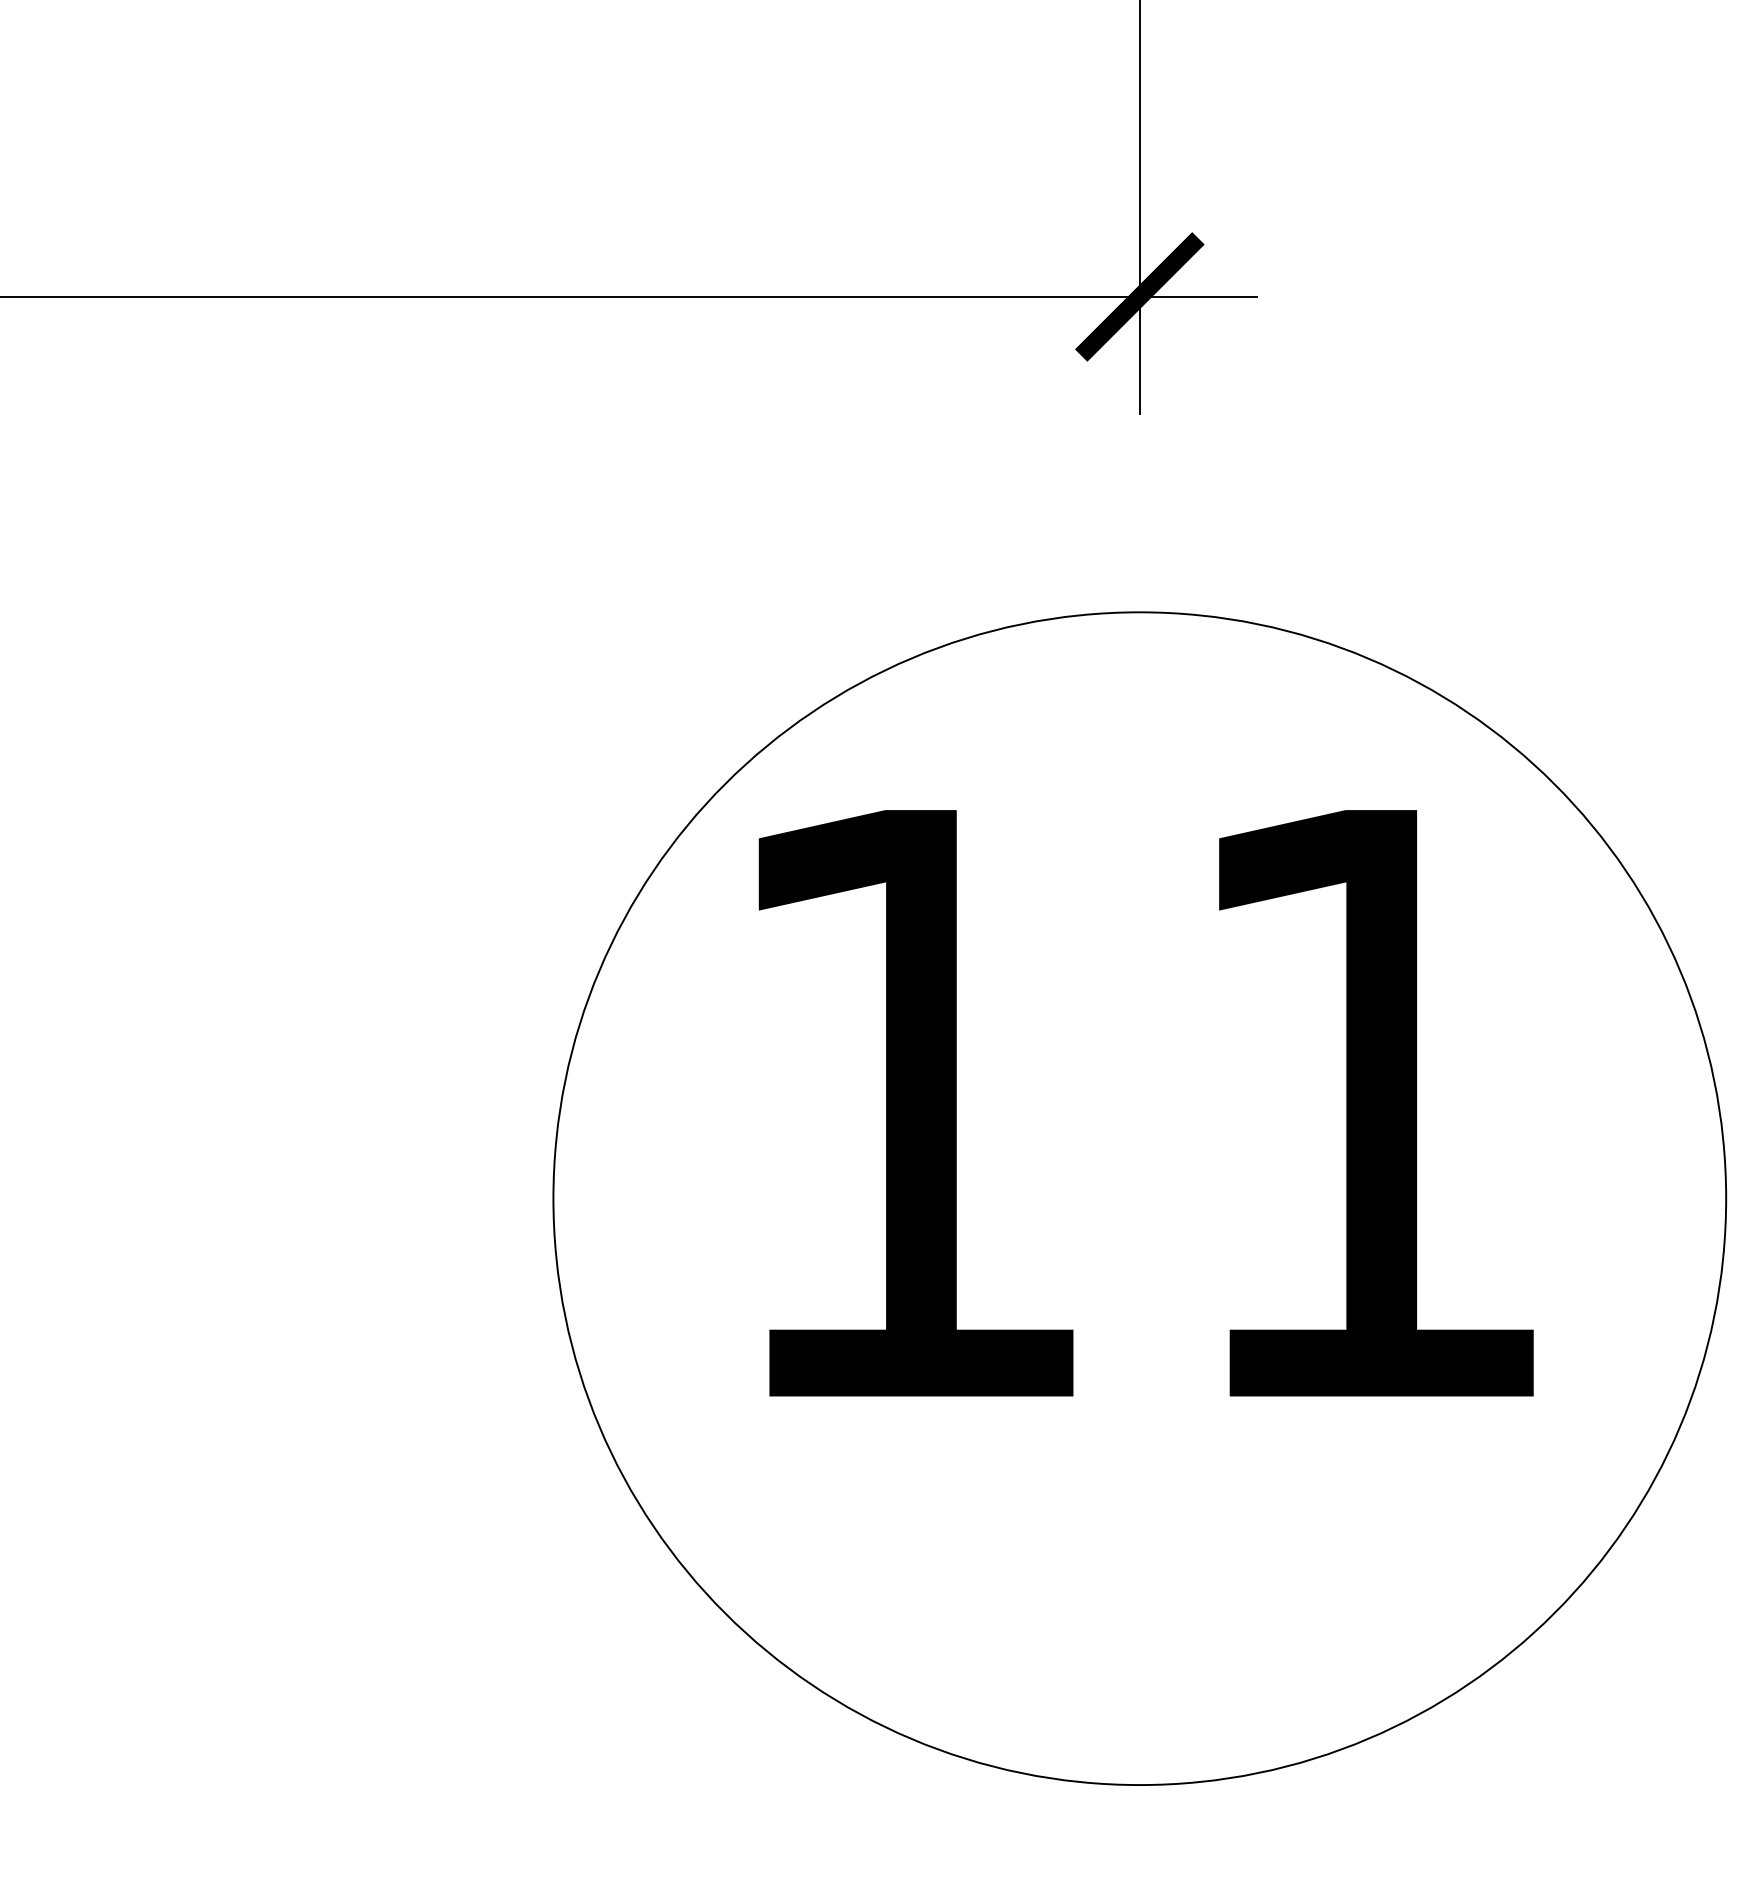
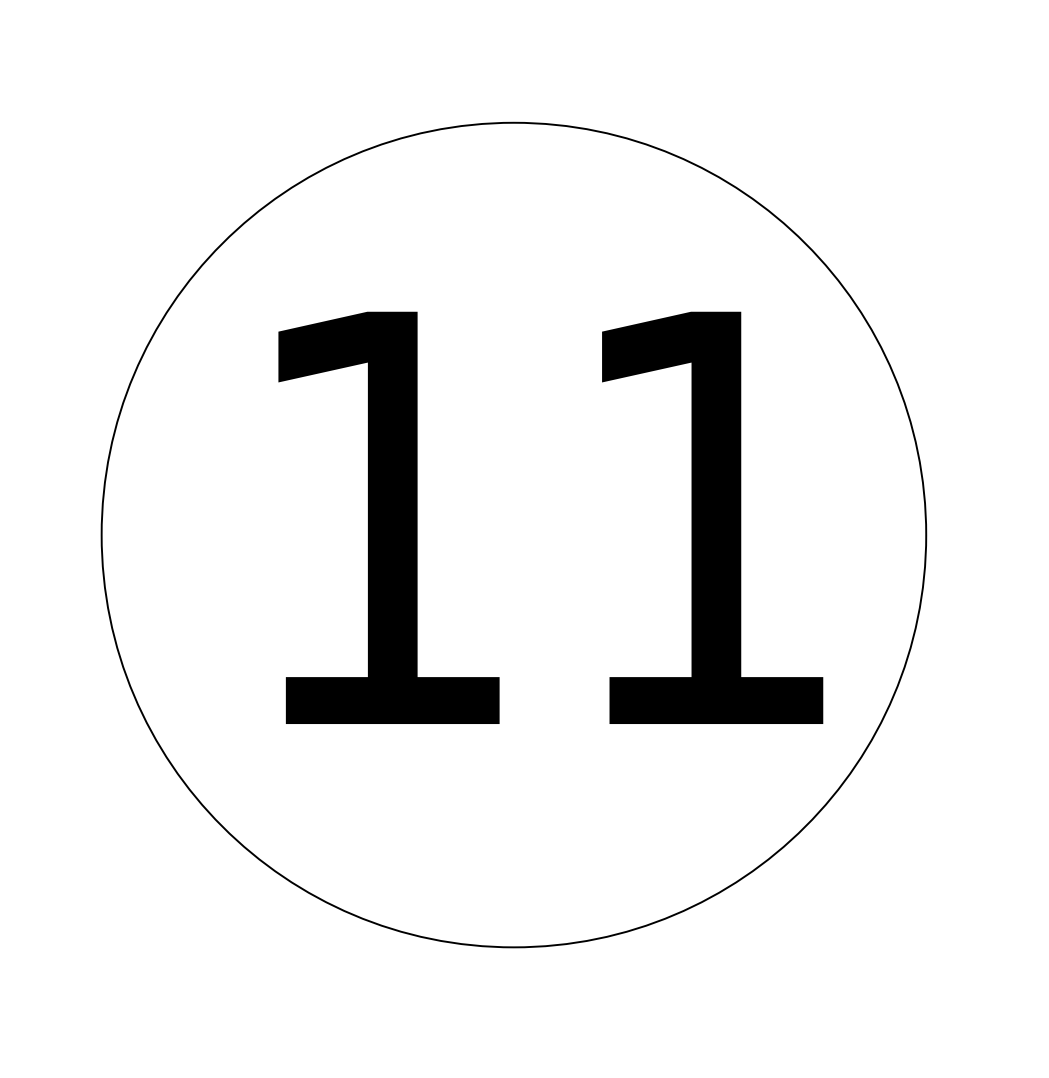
text: (1145, 1103) -> (550, 518), moved

